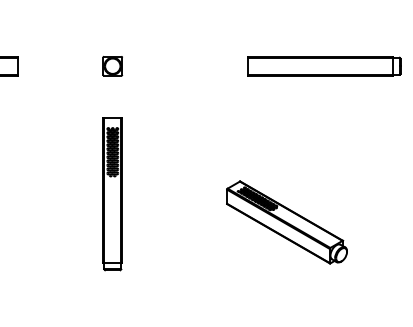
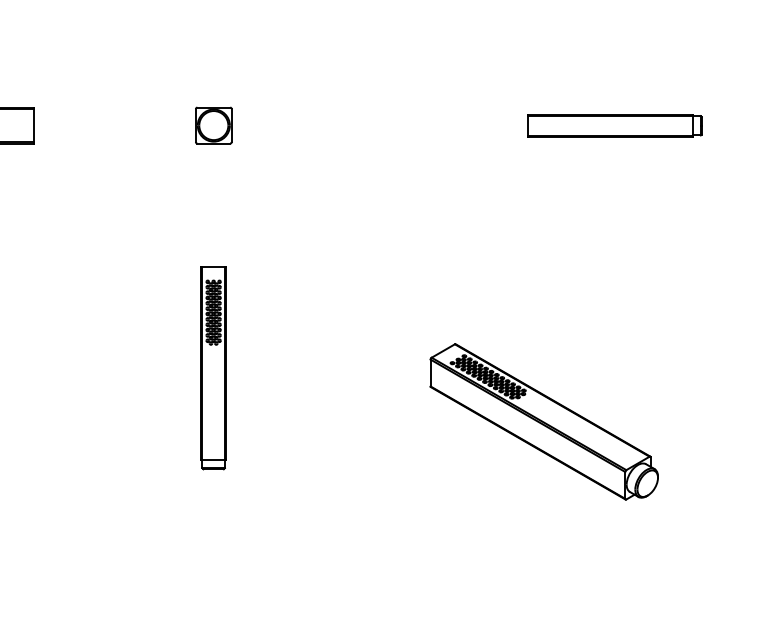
part: (324, 66) -> (615, 126), size x0.6
part: (112, 194) -> (213, 368), size x0.7

